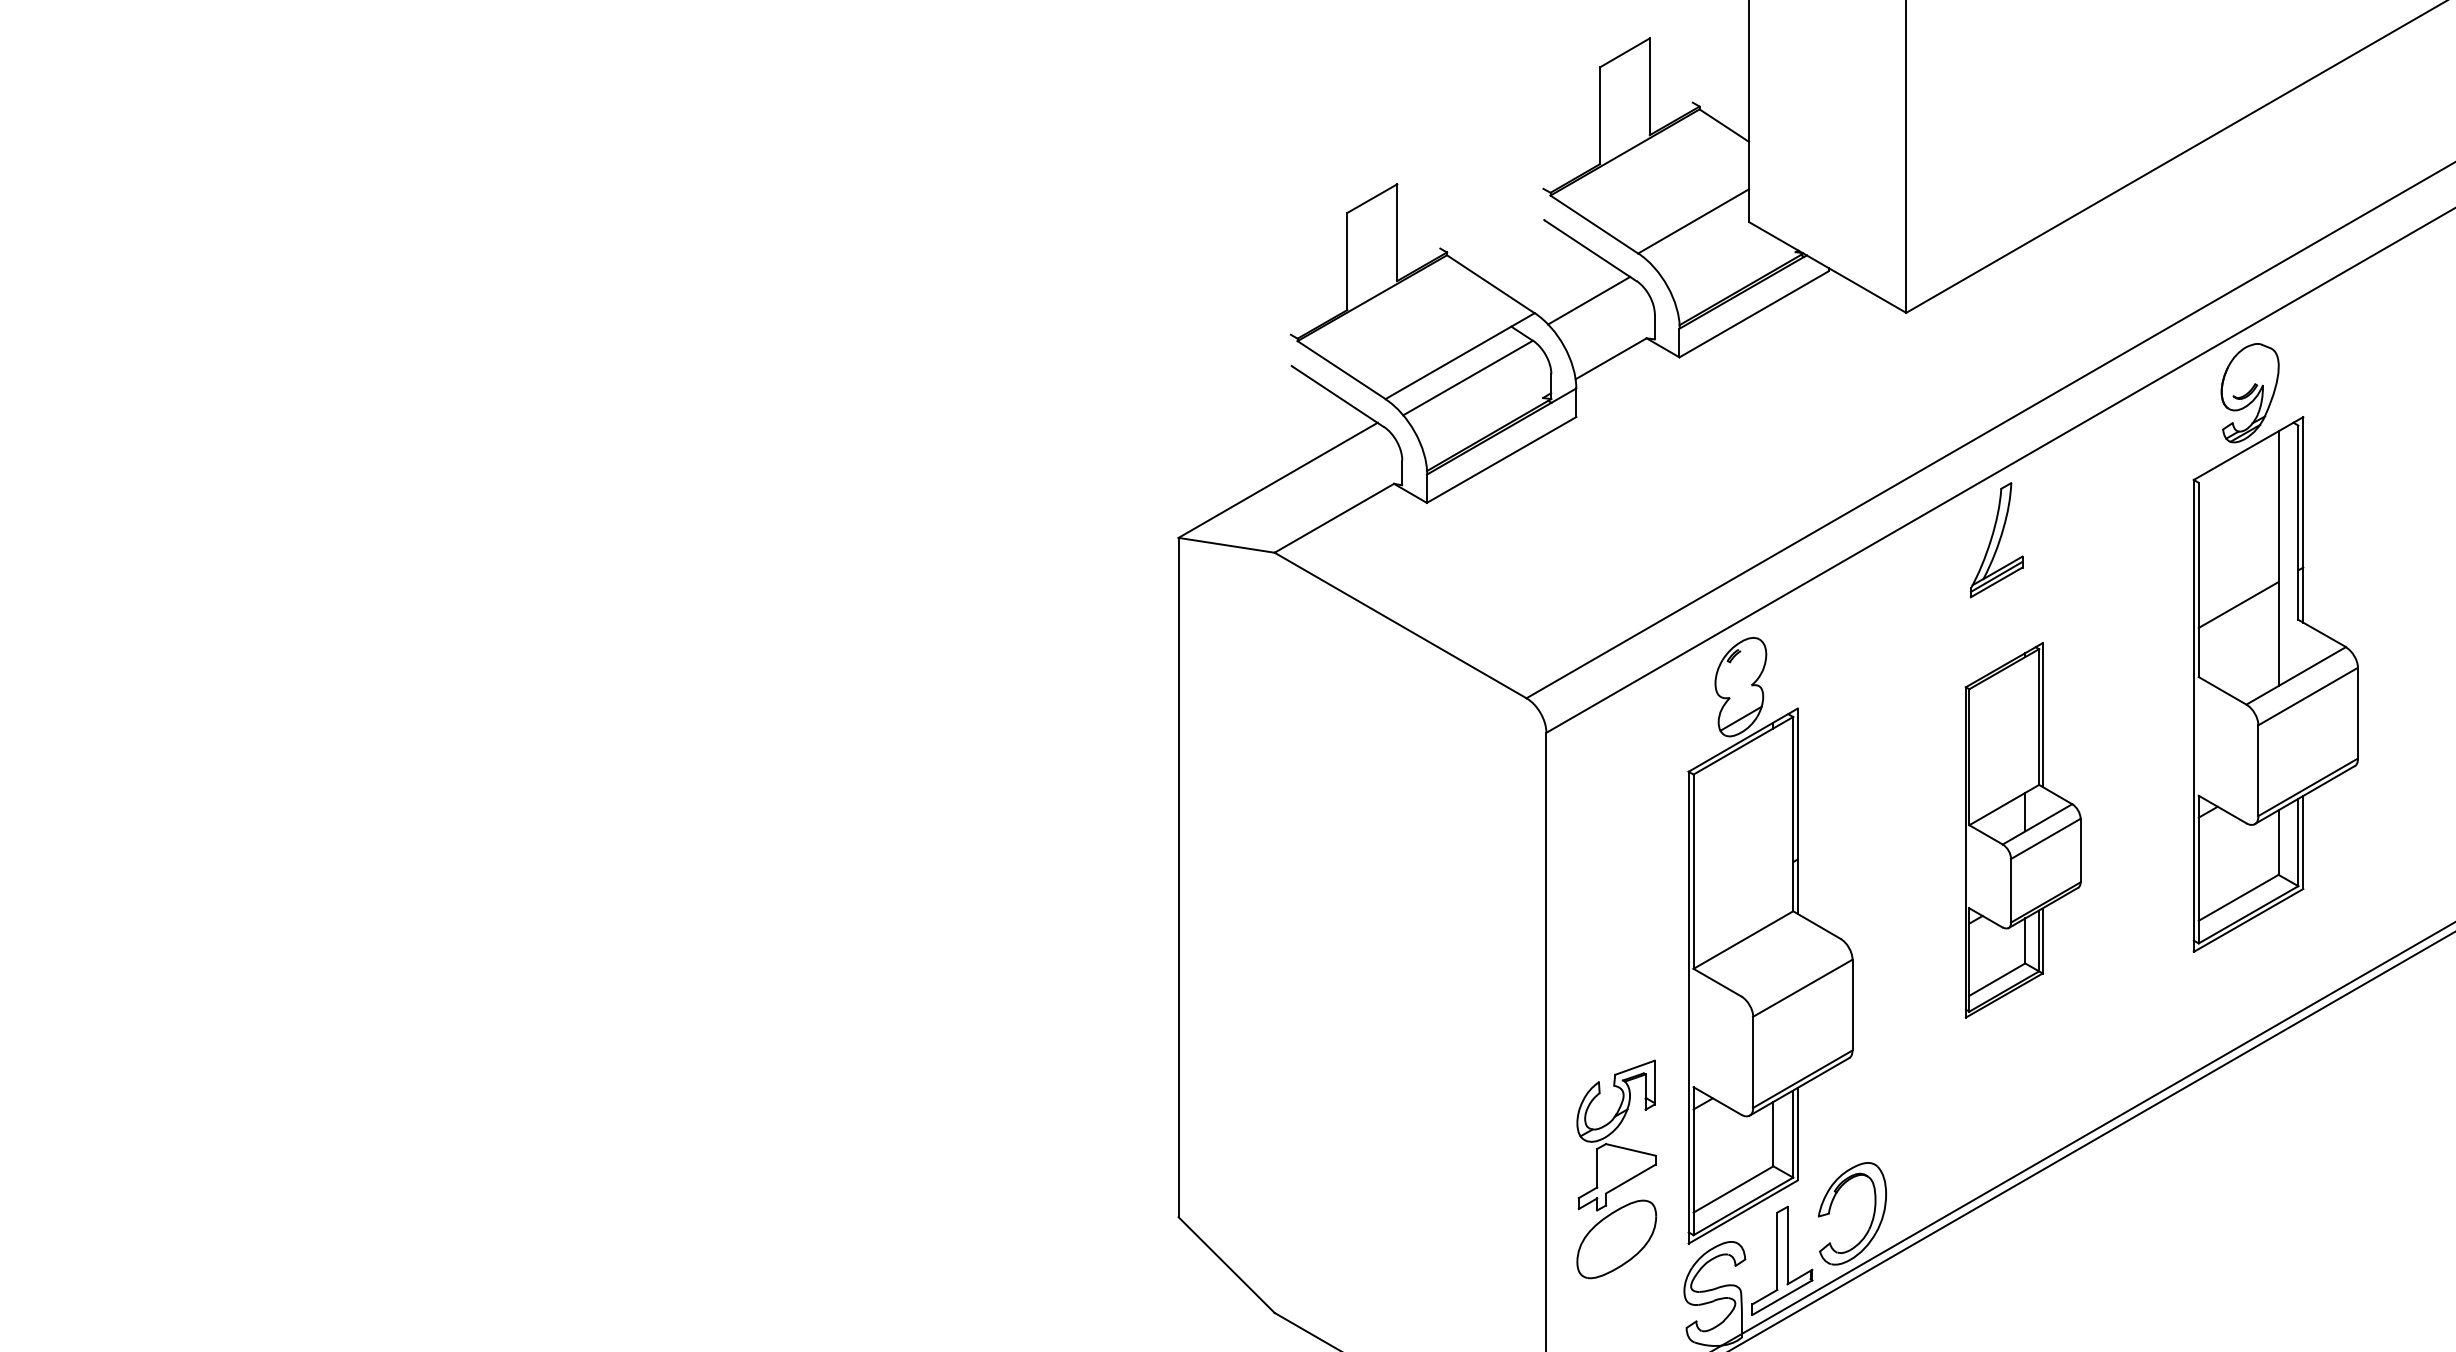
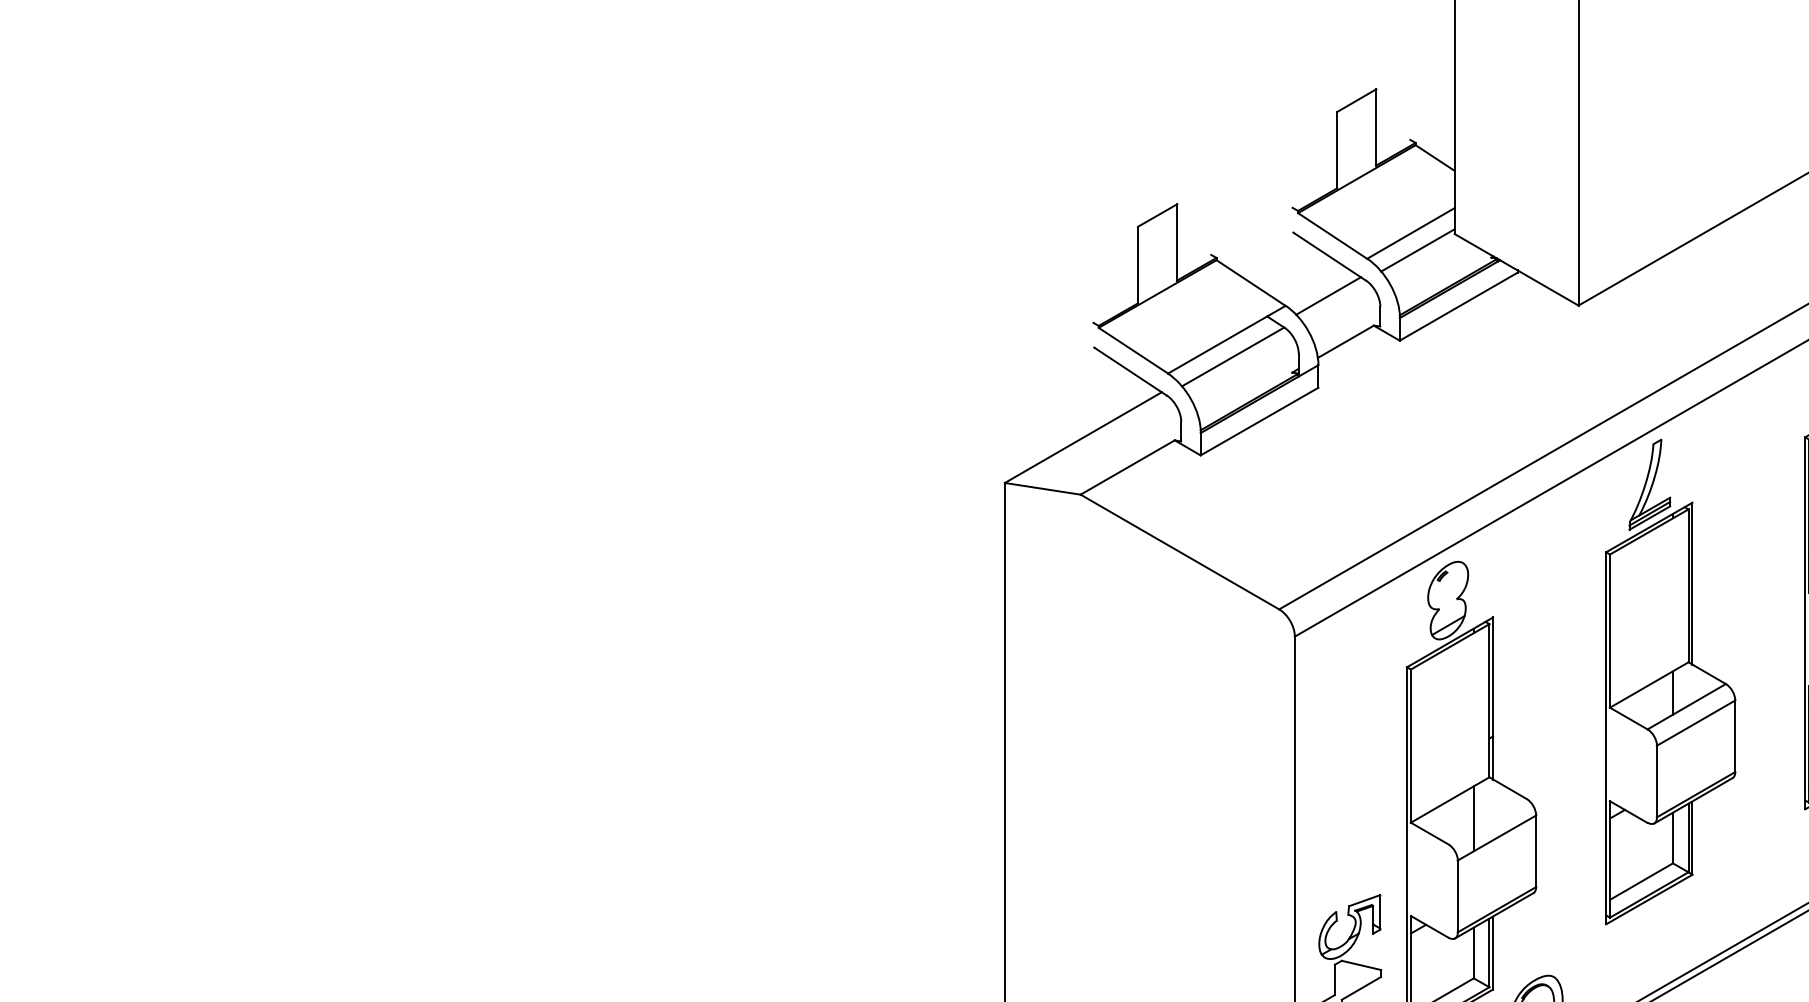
line: (1702, 242) -> (1417, 250), added
part: (2023, 830) -> (1670, 713), size x1.43
line: (1773, 963) -> (1473, 818), added

